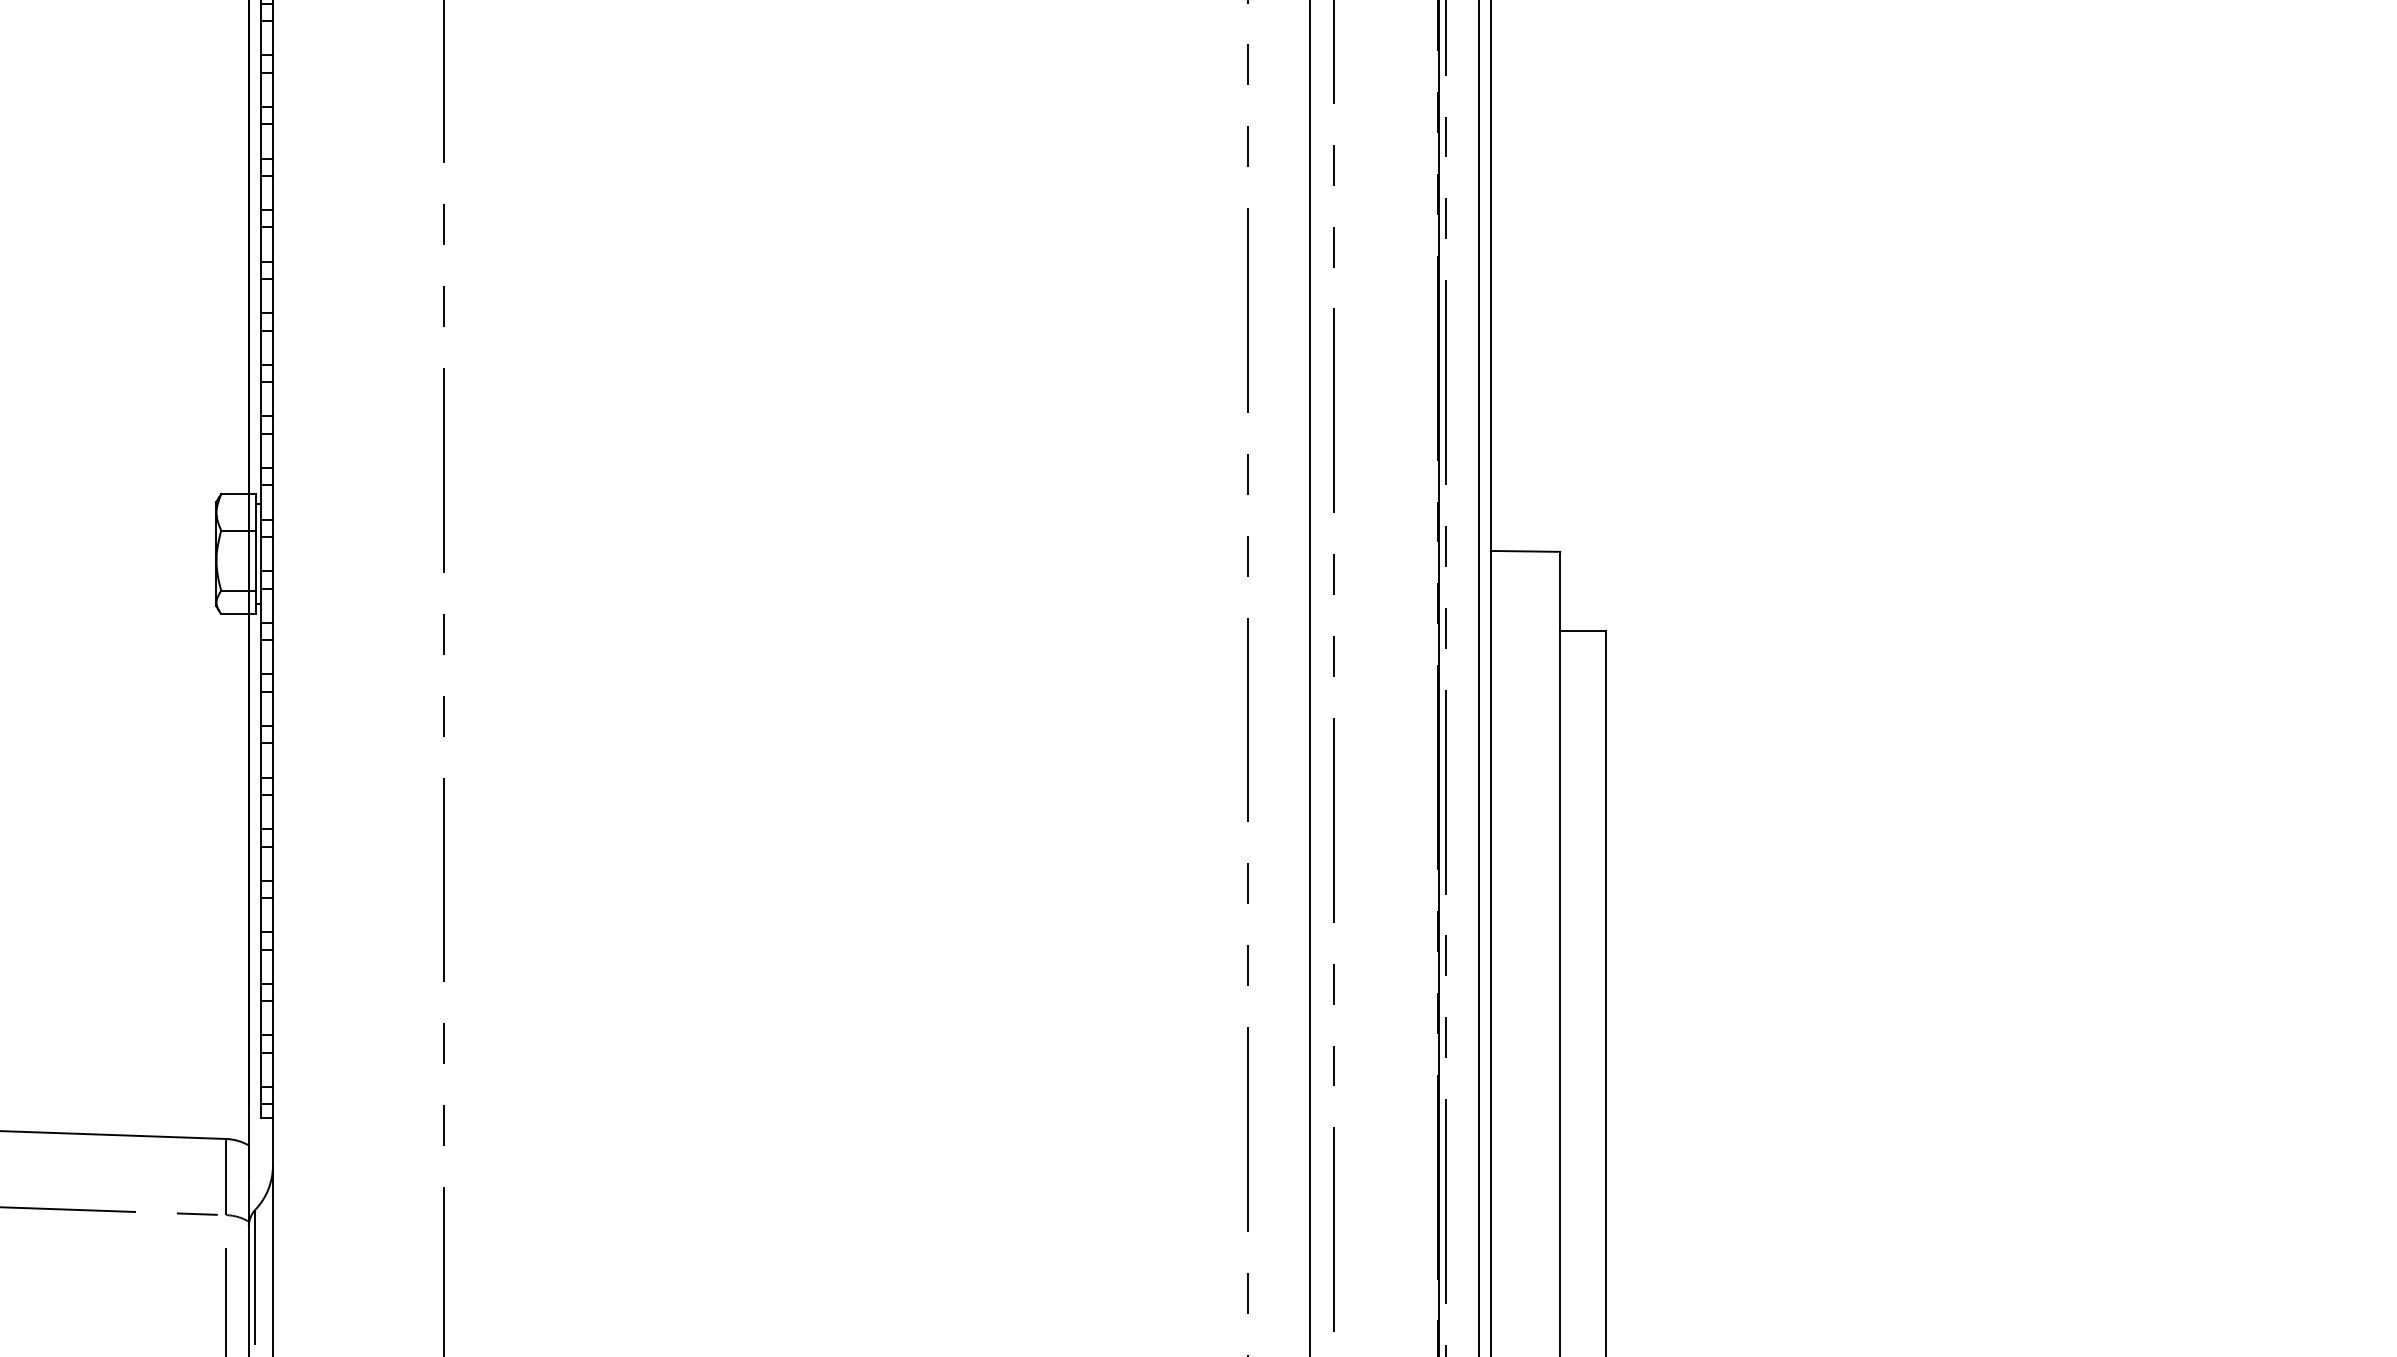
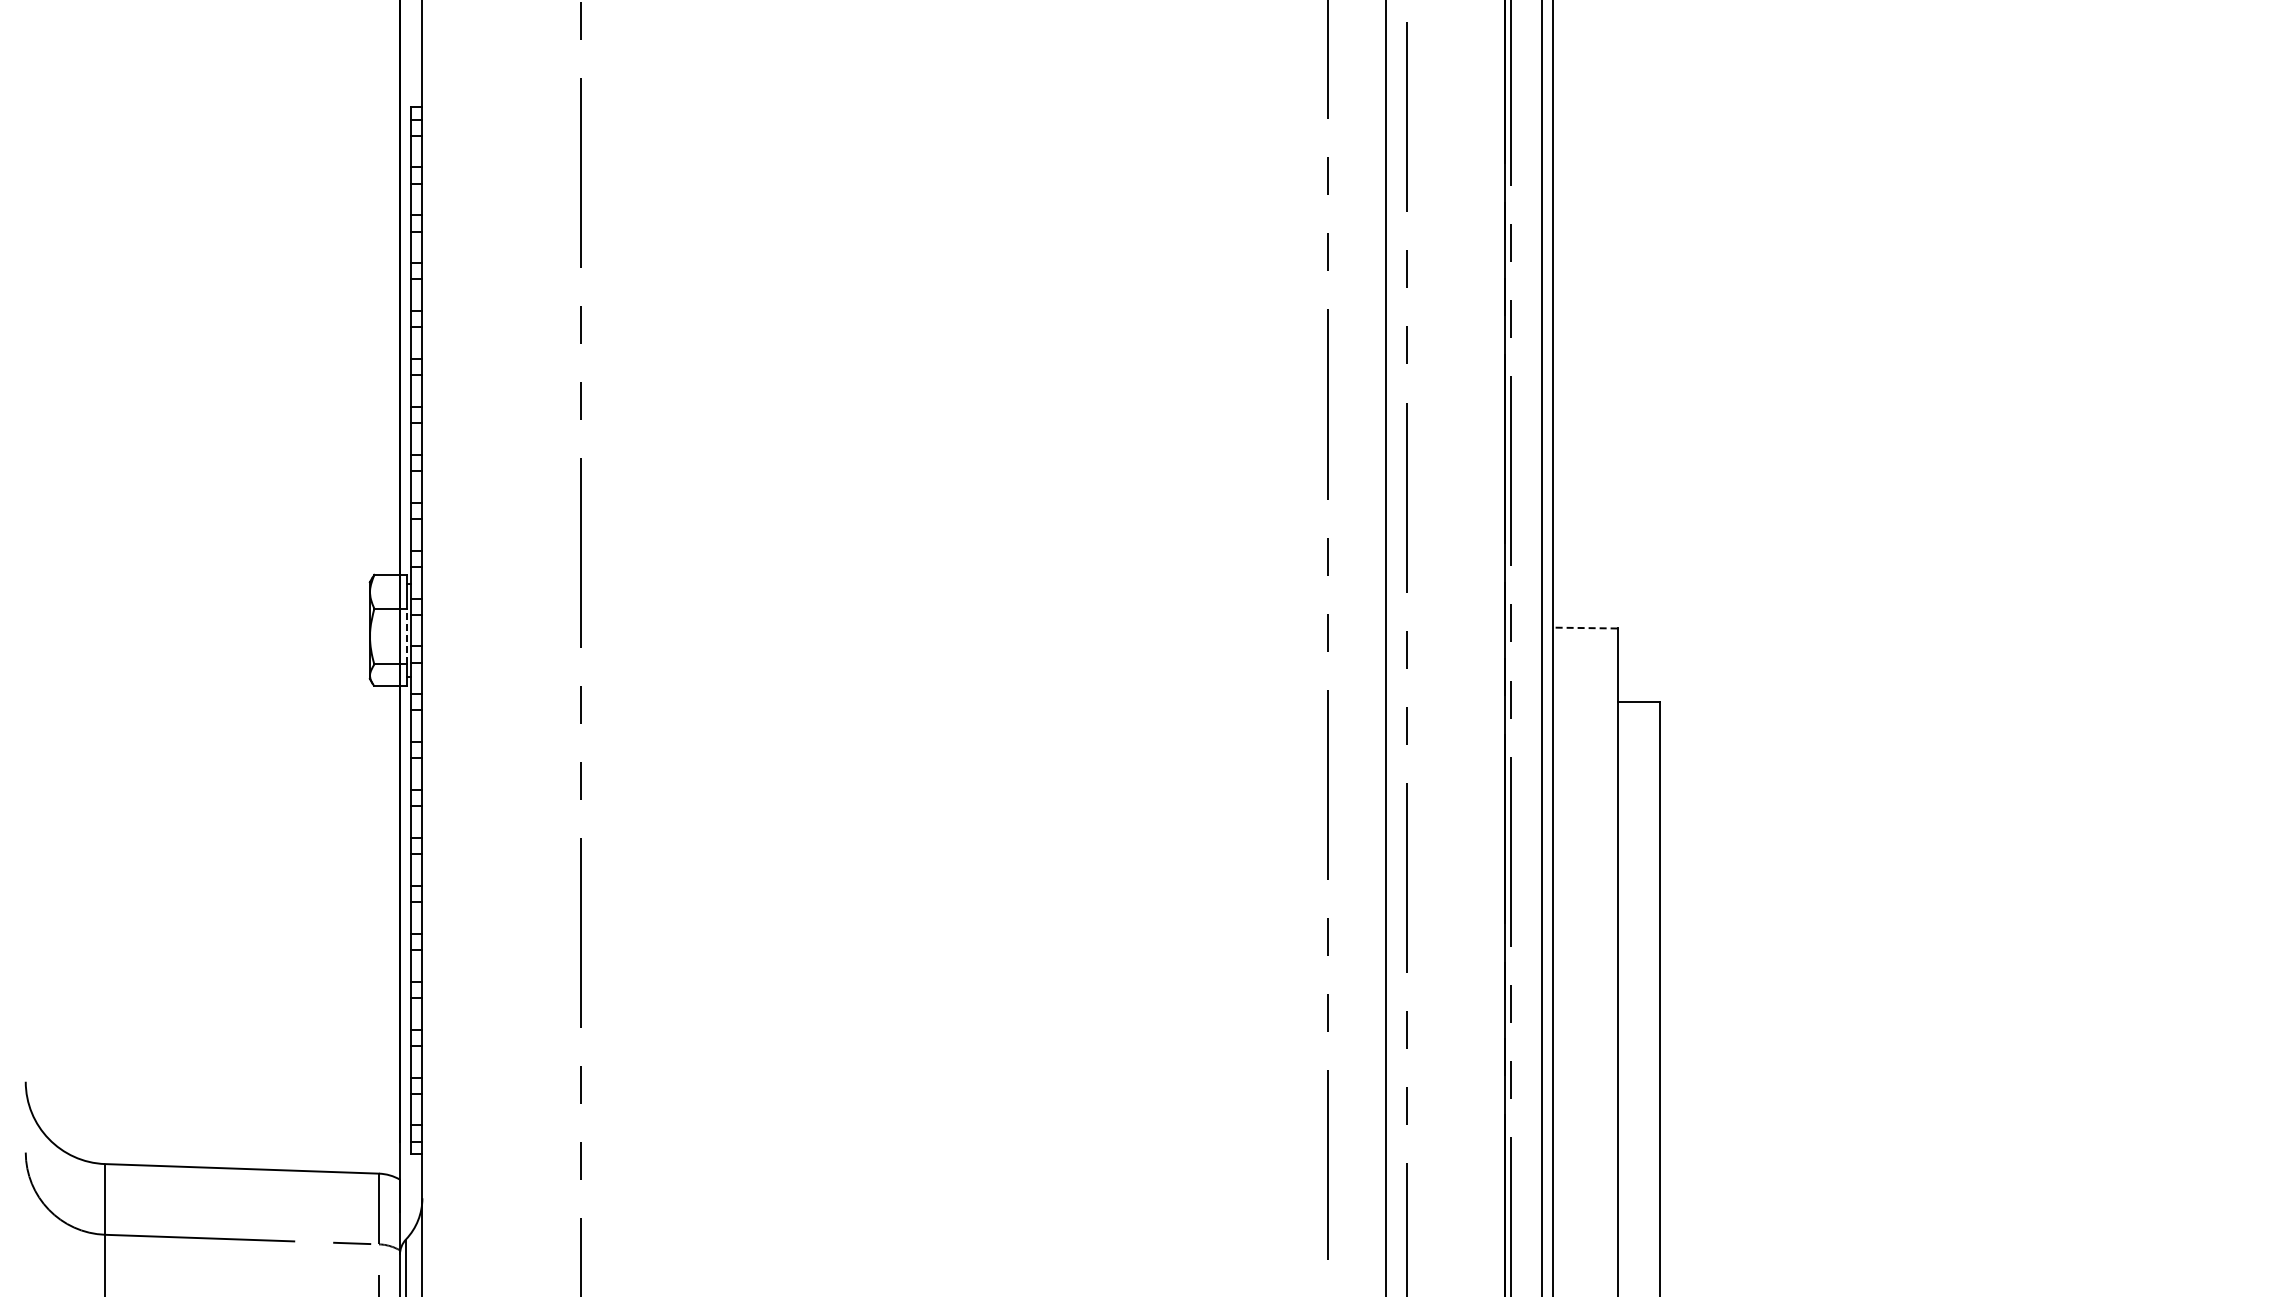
line: (1524, 551) -> (1584, 628), solid -> dashed
line: (255, 560) -> (406, 636), solid -> dashed

